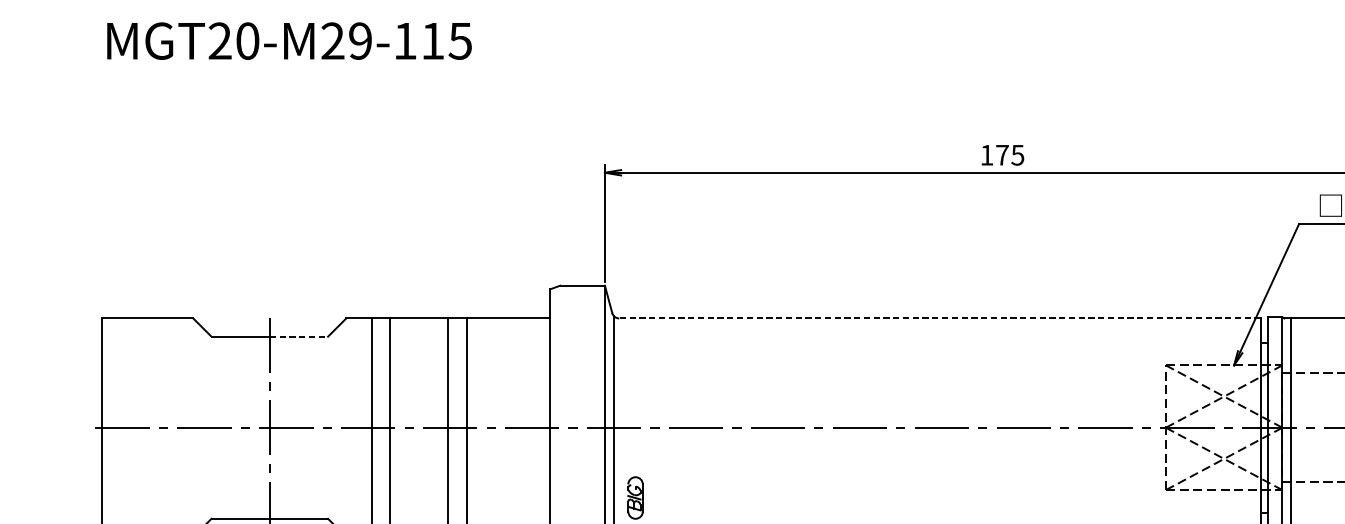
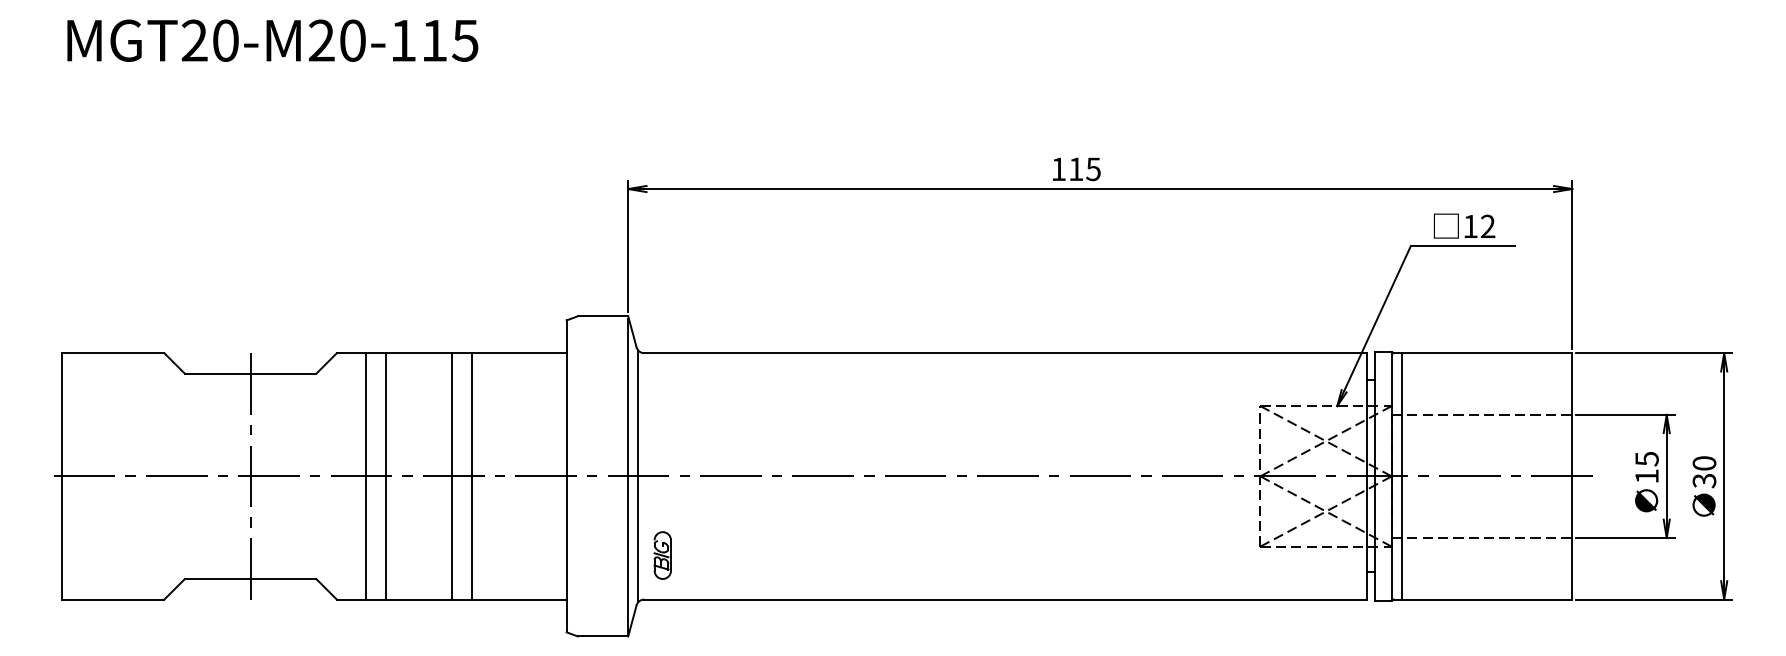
text: (360, 40) -> (352, 40), MGT20-M29-115 -> MGT20-M20-115
text: (1002, 154) -> (1076, 168), 175 -> 115
line: (939, 318) -> (1005, 353), dashed -> solid
line: (298, 336) -> (283, 373), dashed -> solid

